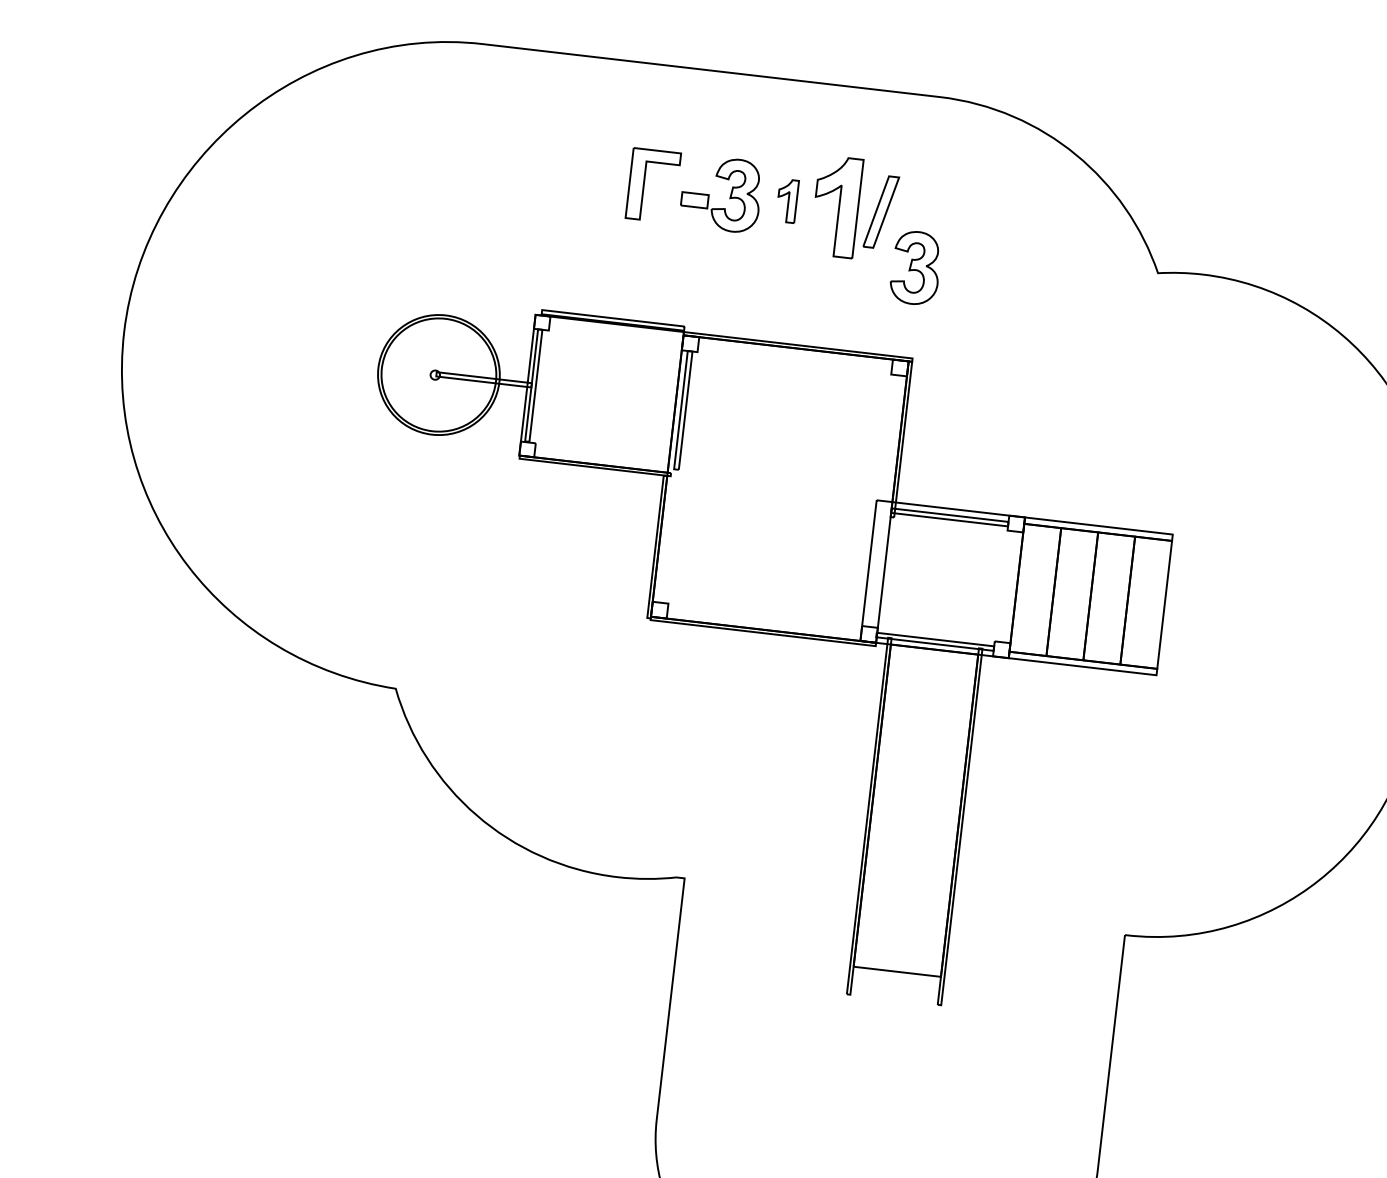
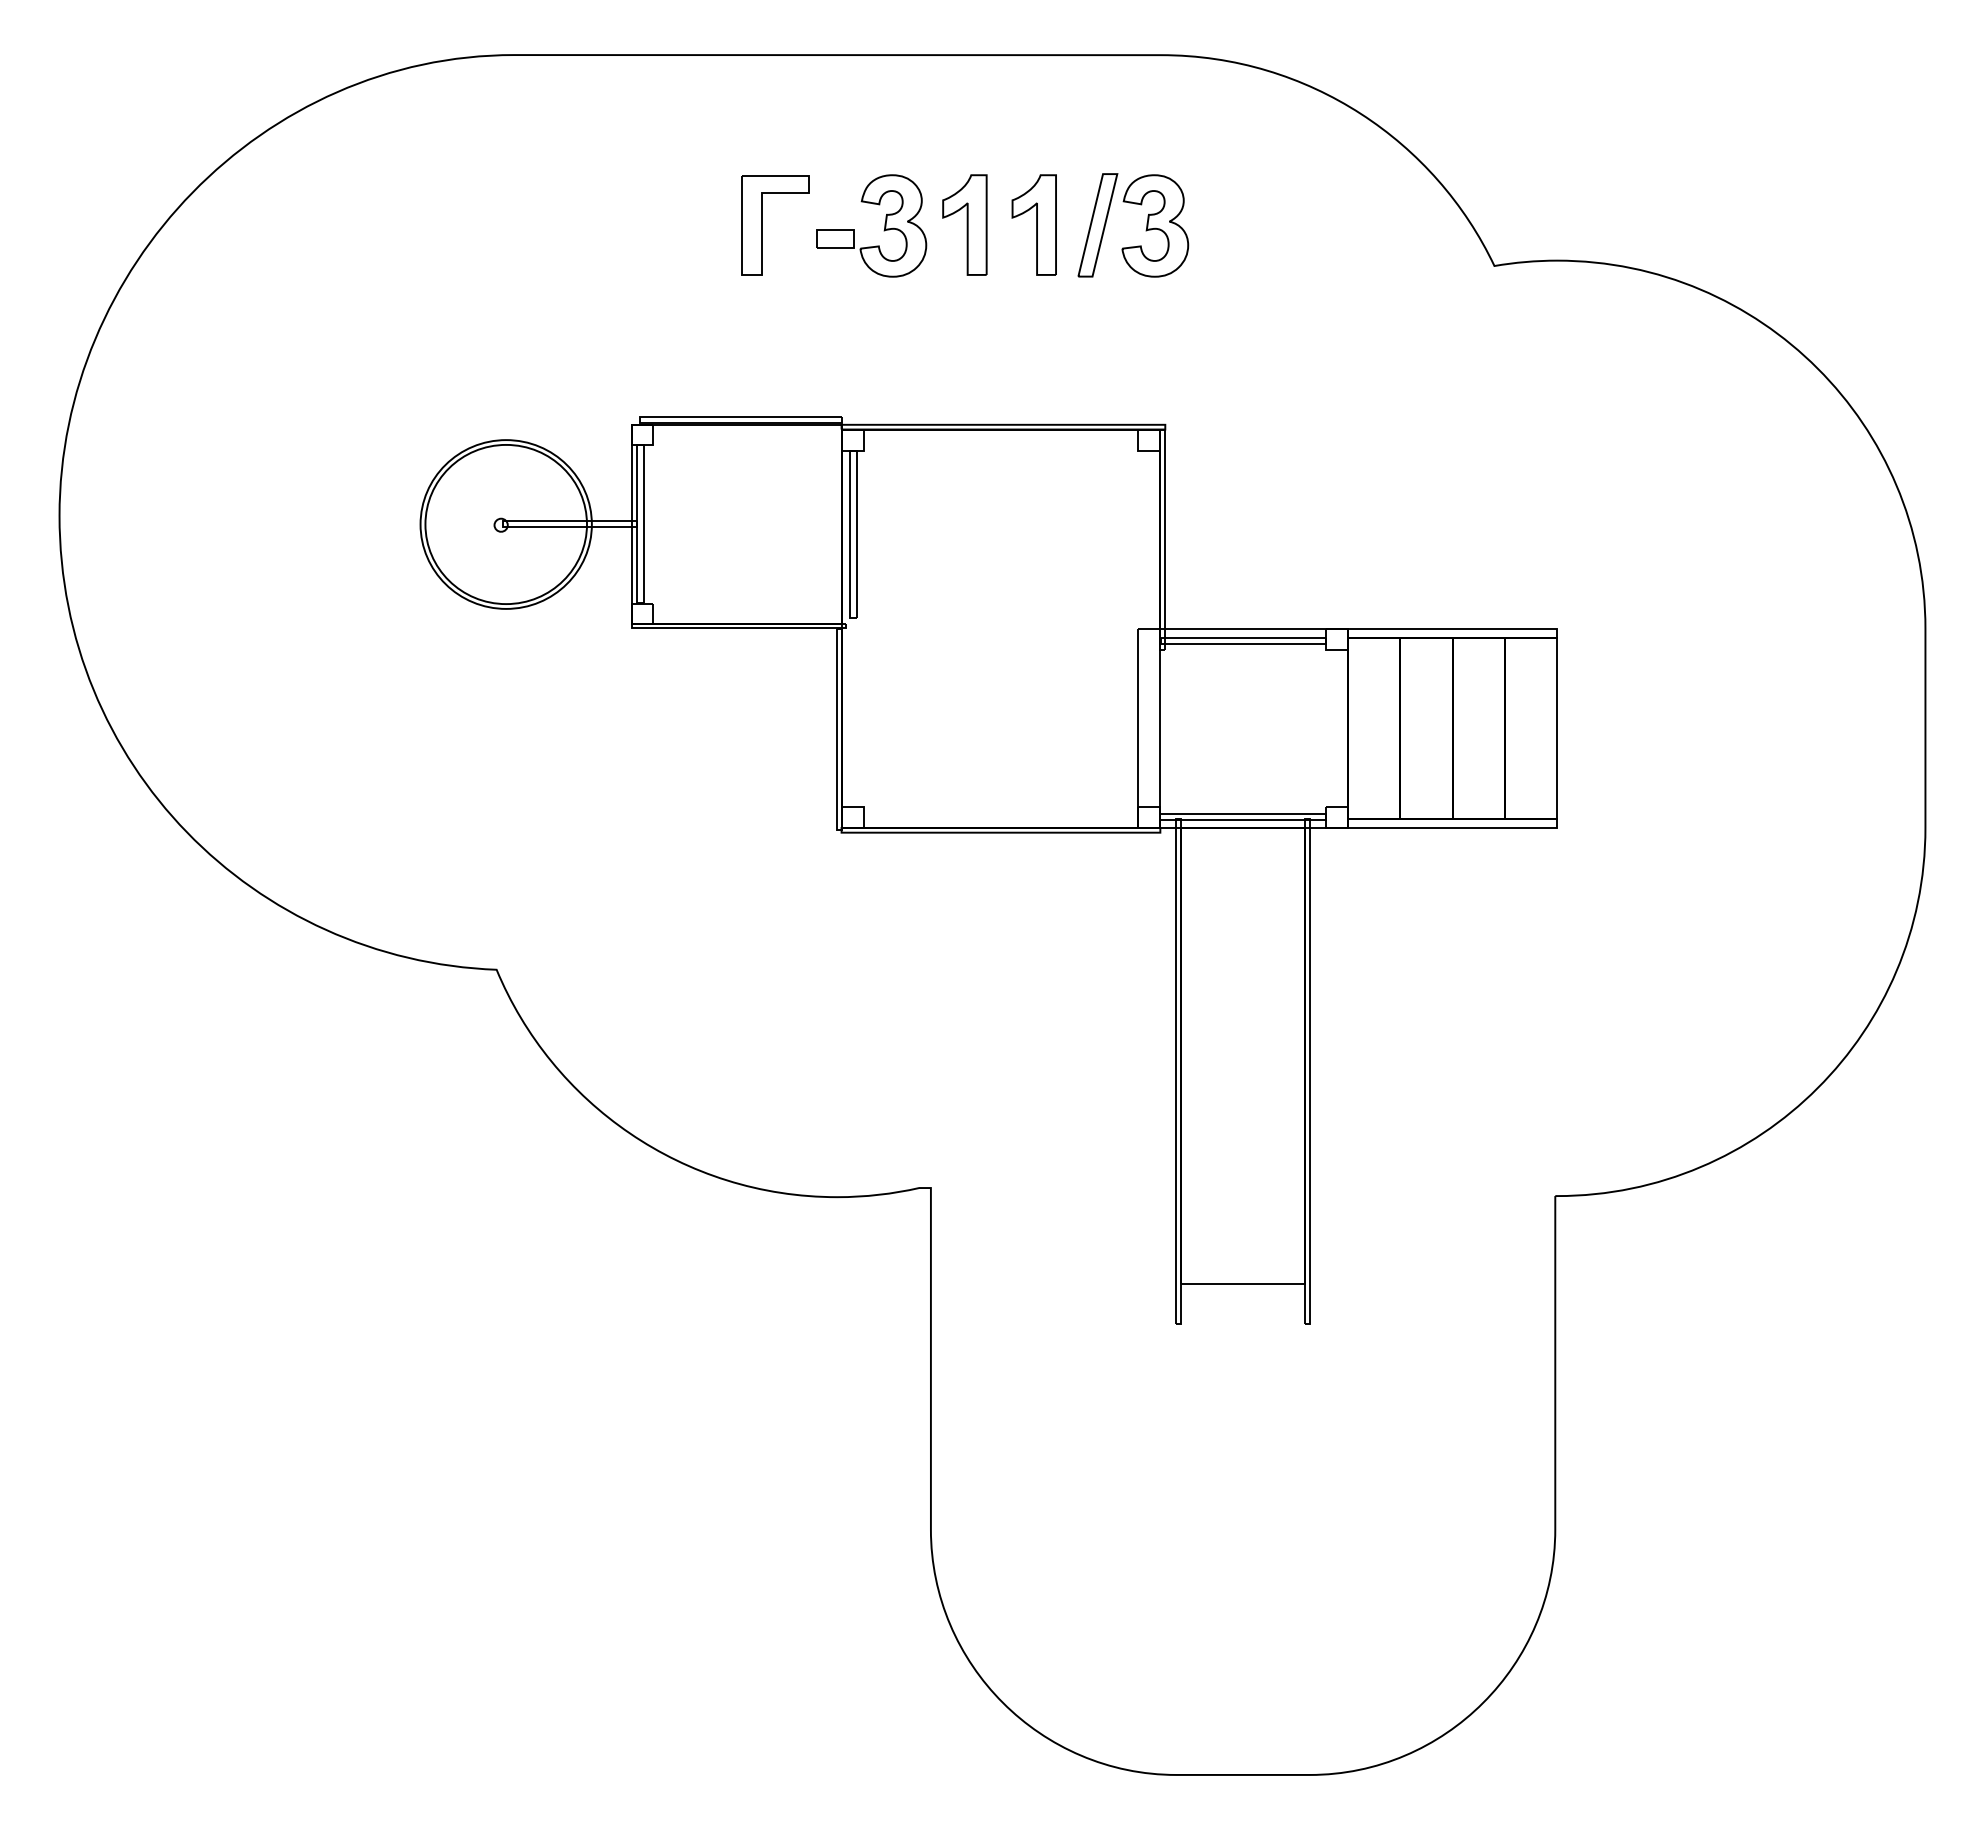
part: (787, 200) -> (964, 224), size x1.67
part: (835, 206) -> (1033, 224), size x0.71
part: (916, 267) -> (1155, 225), moved

